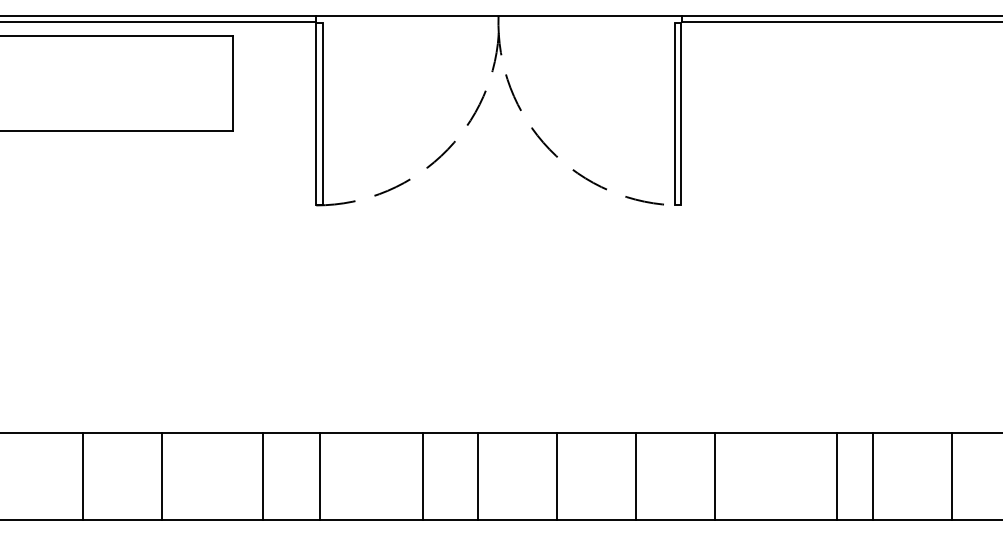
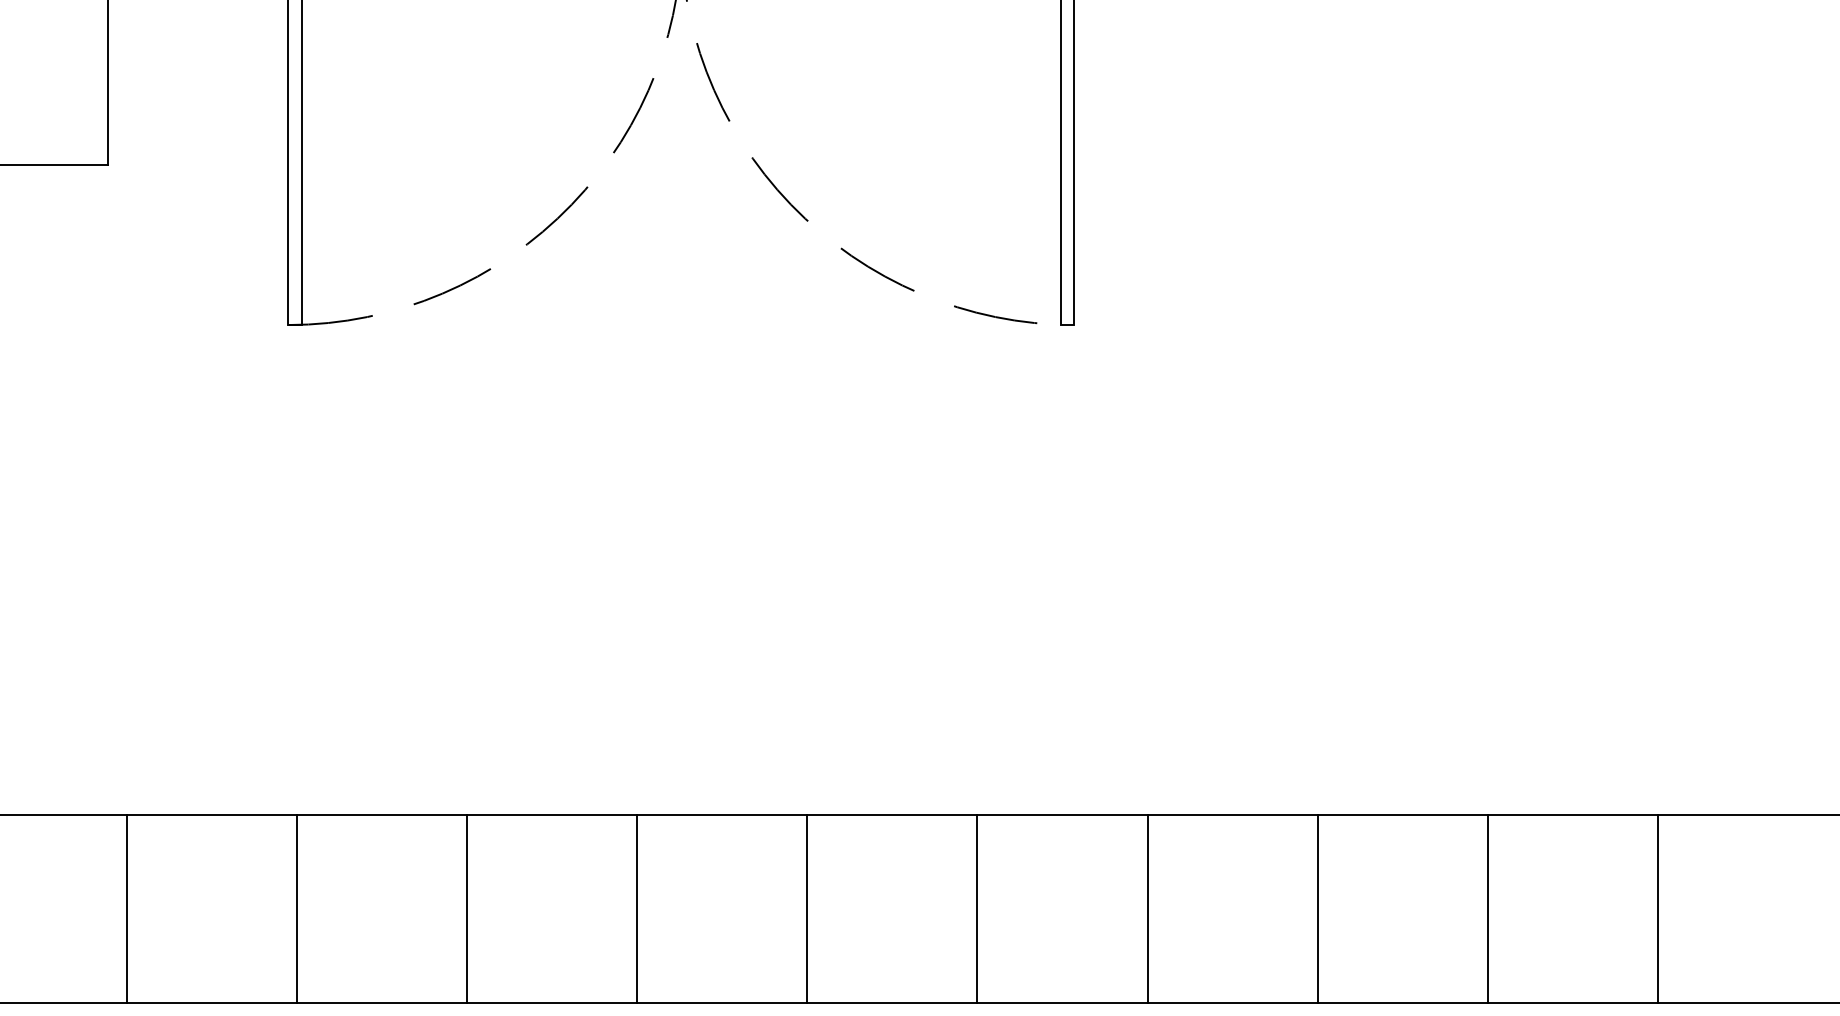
line: (263, 476) -> (127, 908), moved
line: (423, 476) -> (467, 908), moved
line: (837, 476) -> (1318, 908), moved

